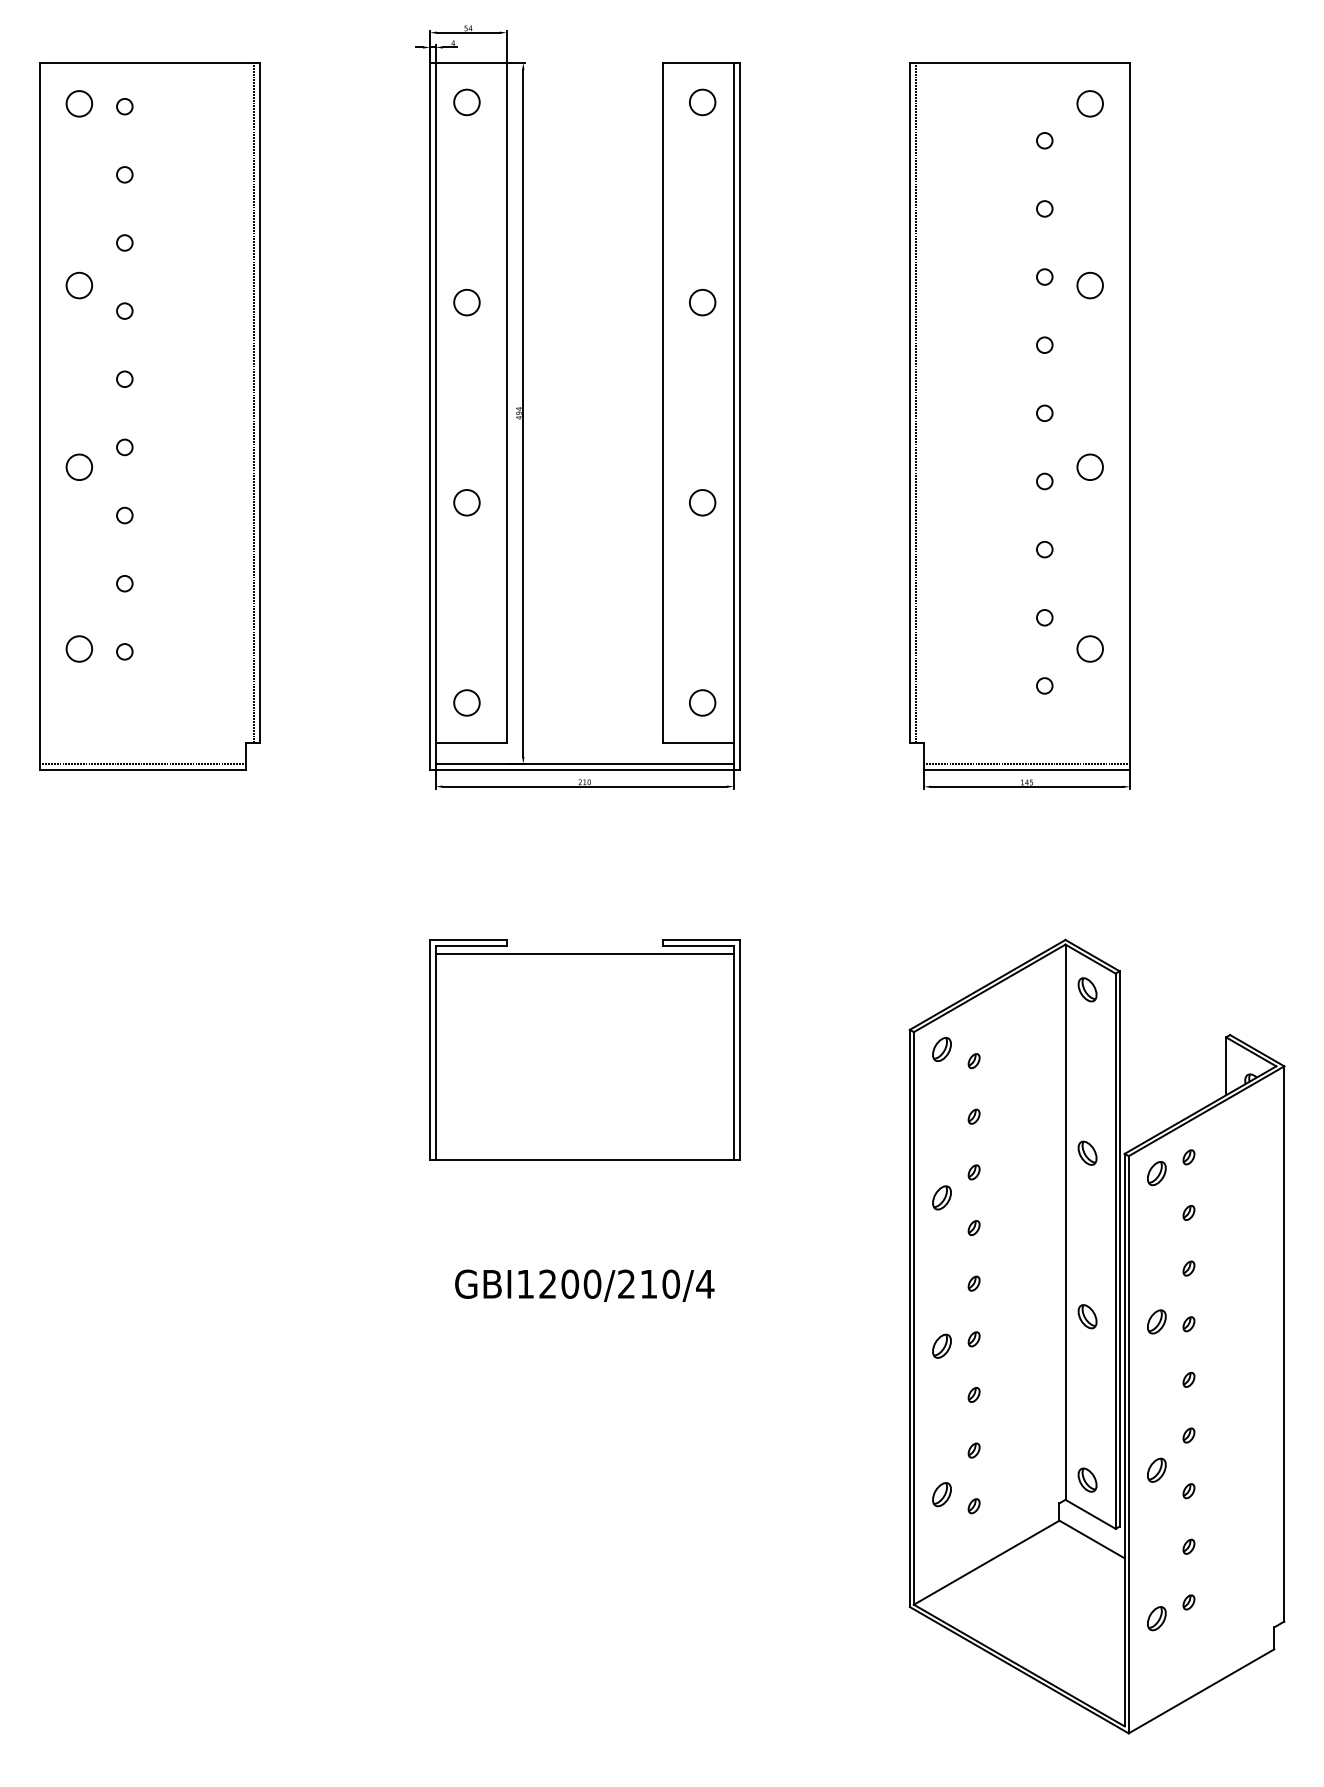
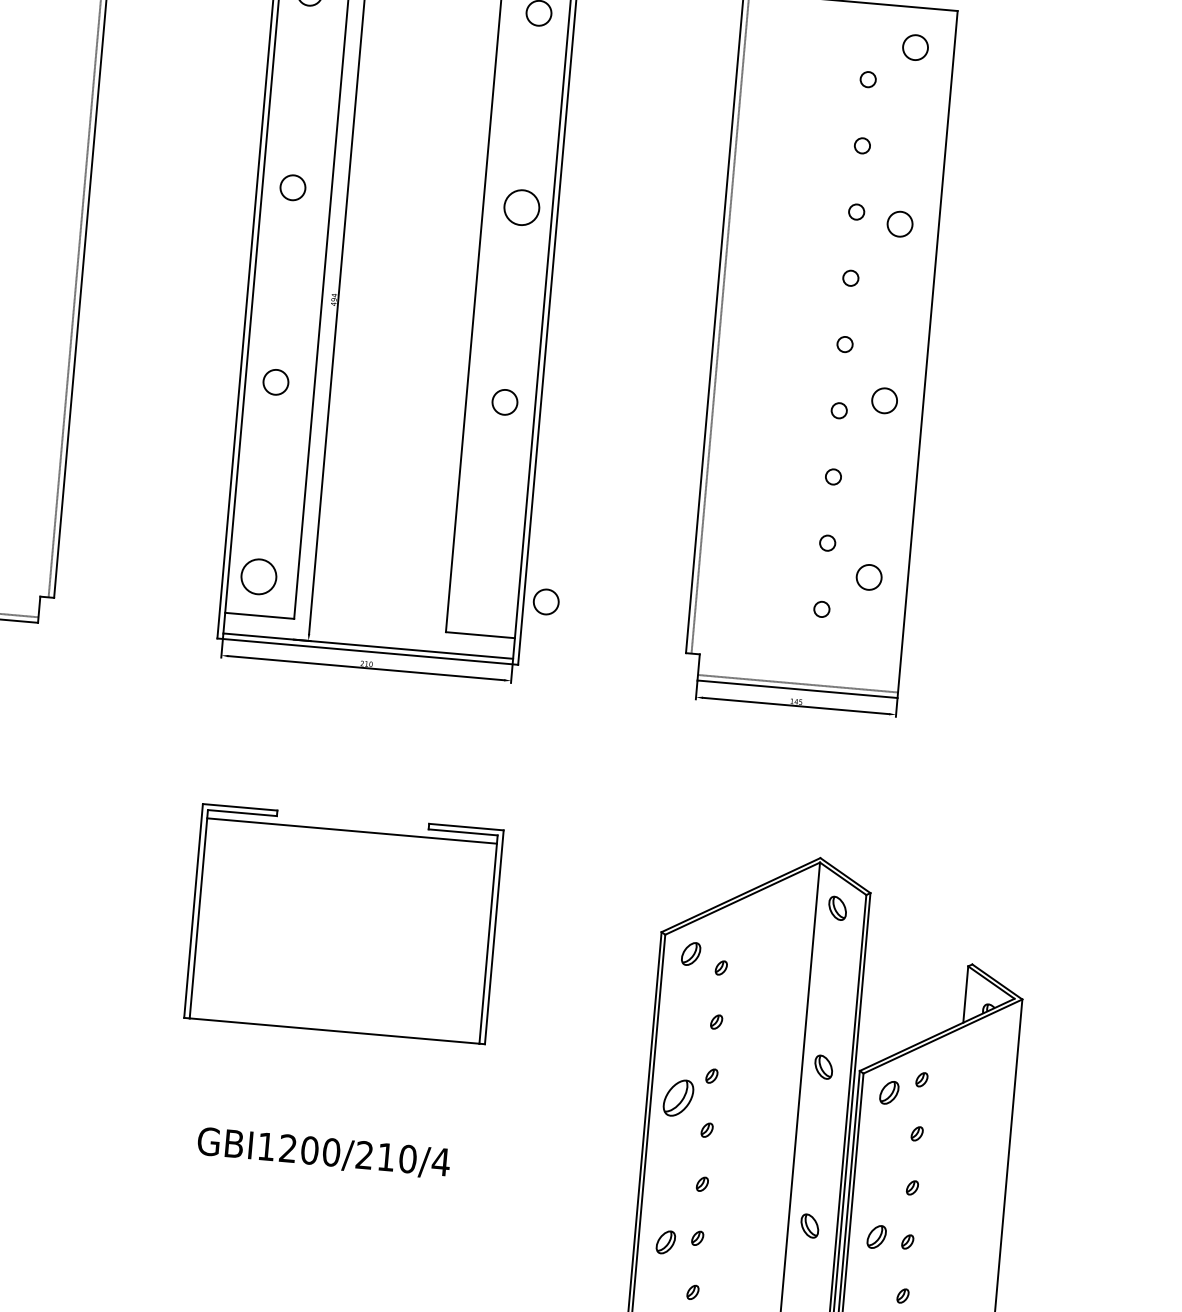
circle: (702, 302) -> (521, 207), size x1.4
circle: (466, 702) -> (258, 576), size x1.4
circle: (702, 702) -> (546, 601), moved
part: (941, 1197) -> (678, 1097), size x1.6

